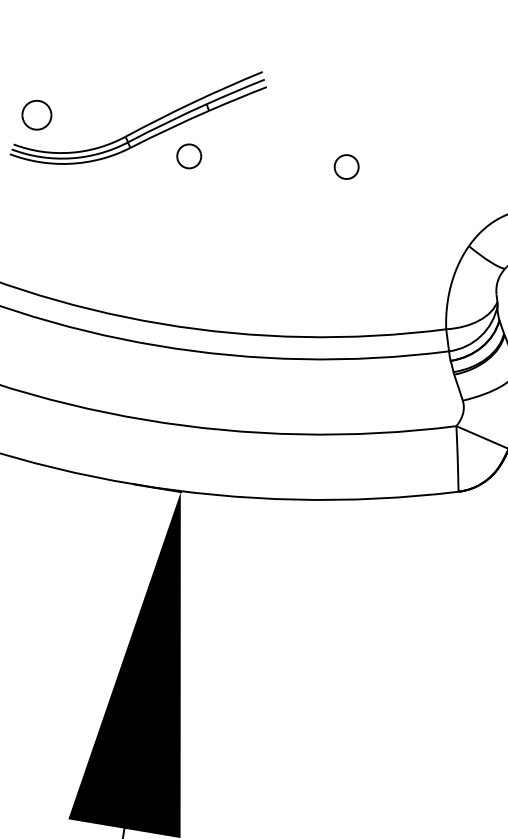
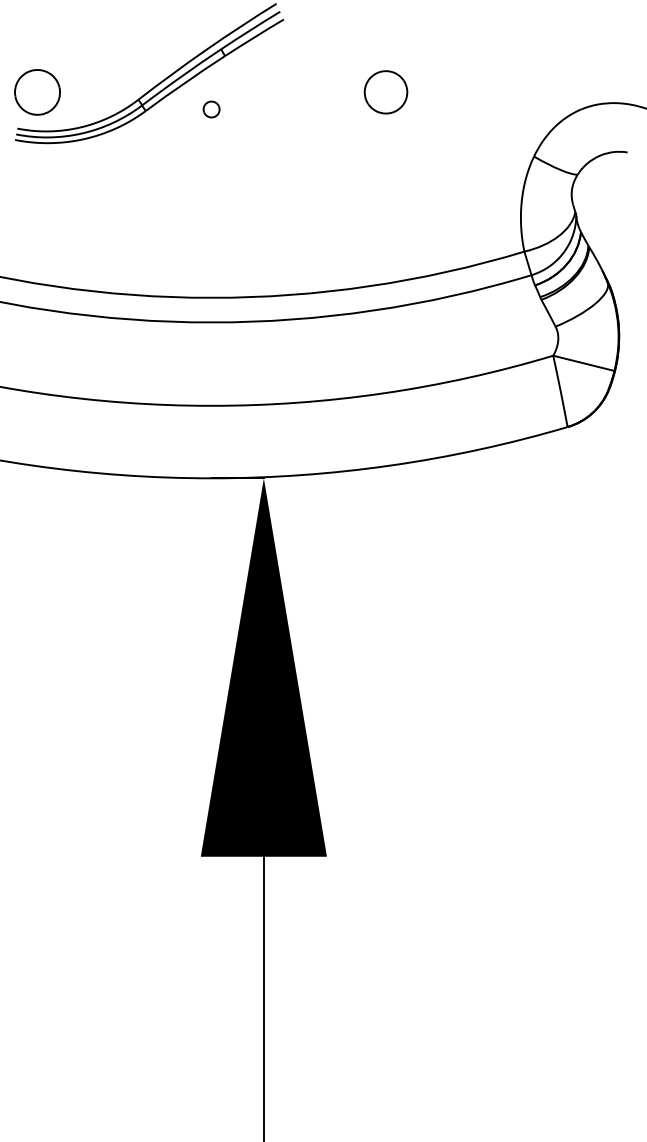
part: (36, 115) -> (37, 92), size x1.4
part: (189, 156) -> (211, 109), size x0.6
part: (346, 167) -> (385, 92), size x1.6

